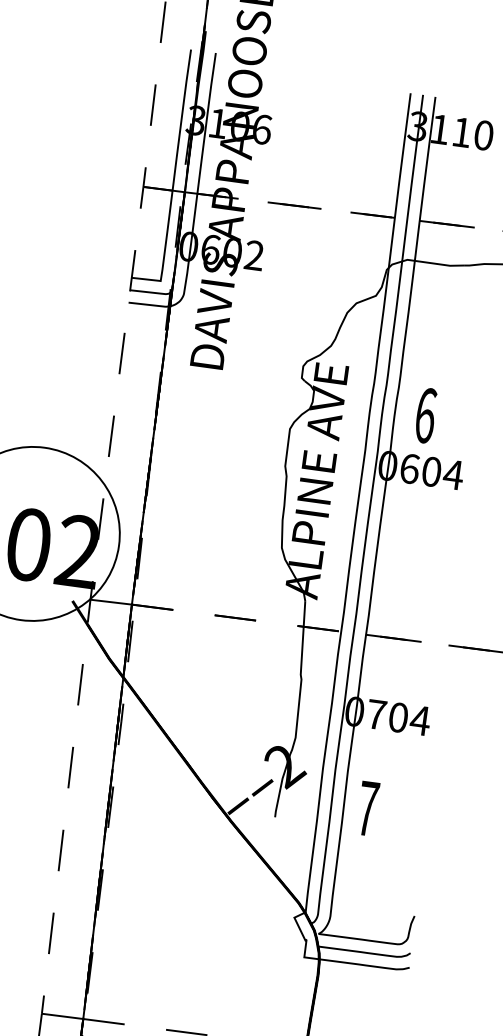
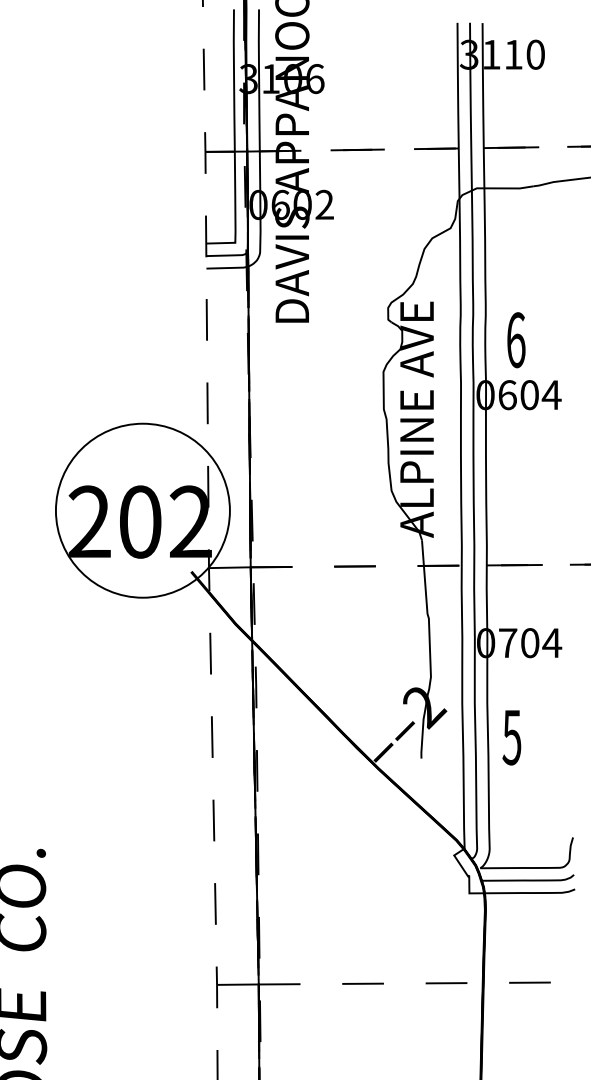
text: (367, 808) -> (511, 737), 7 -> 5

